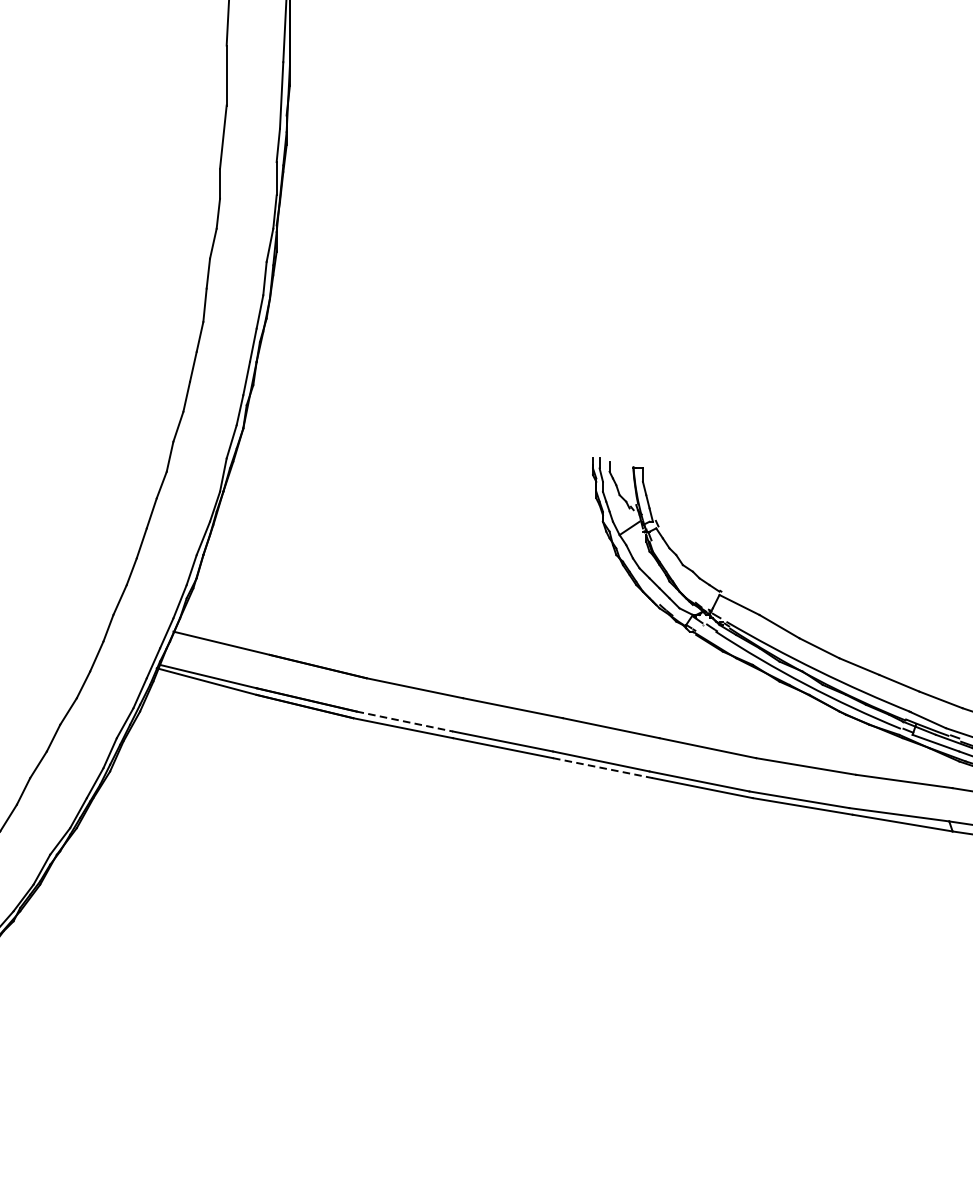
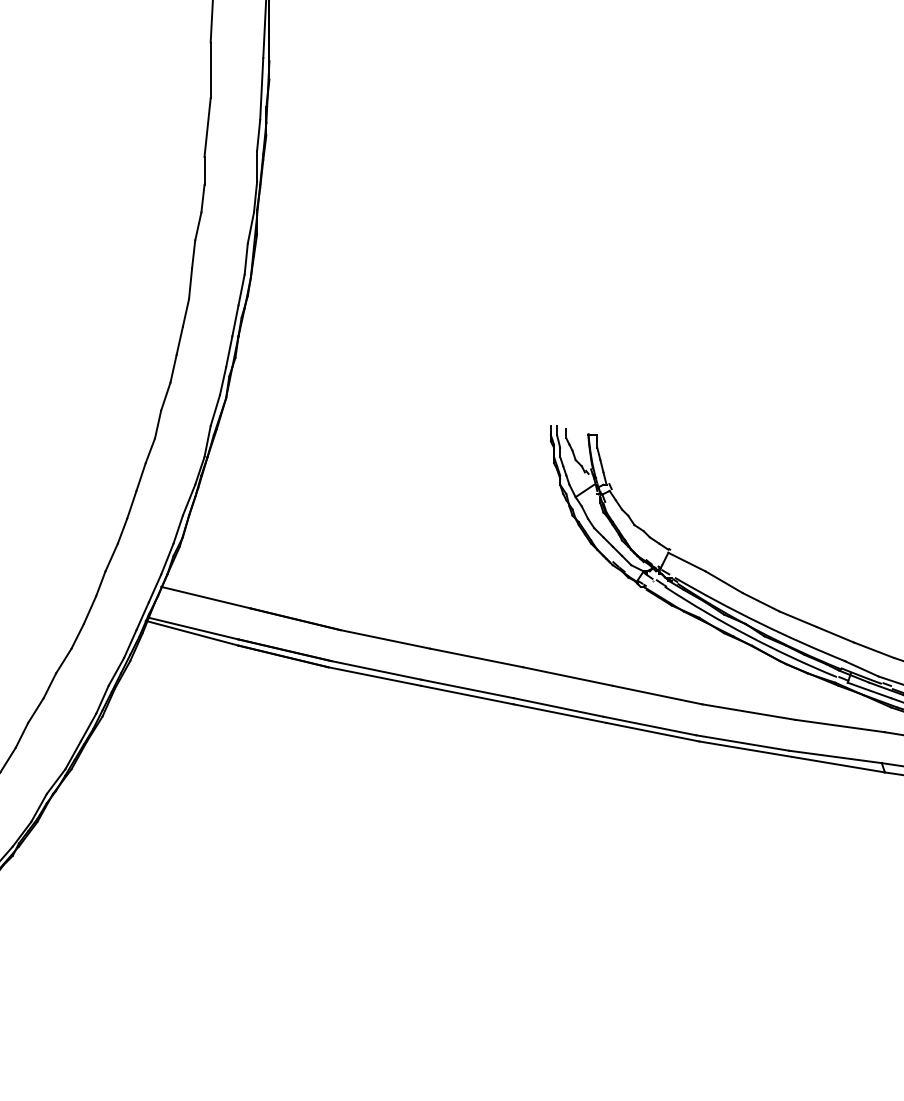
line: (405, 721) -> (376, 670), dashed -> solid
line: (603, 768) -> (560, 713), dashed -> solid

